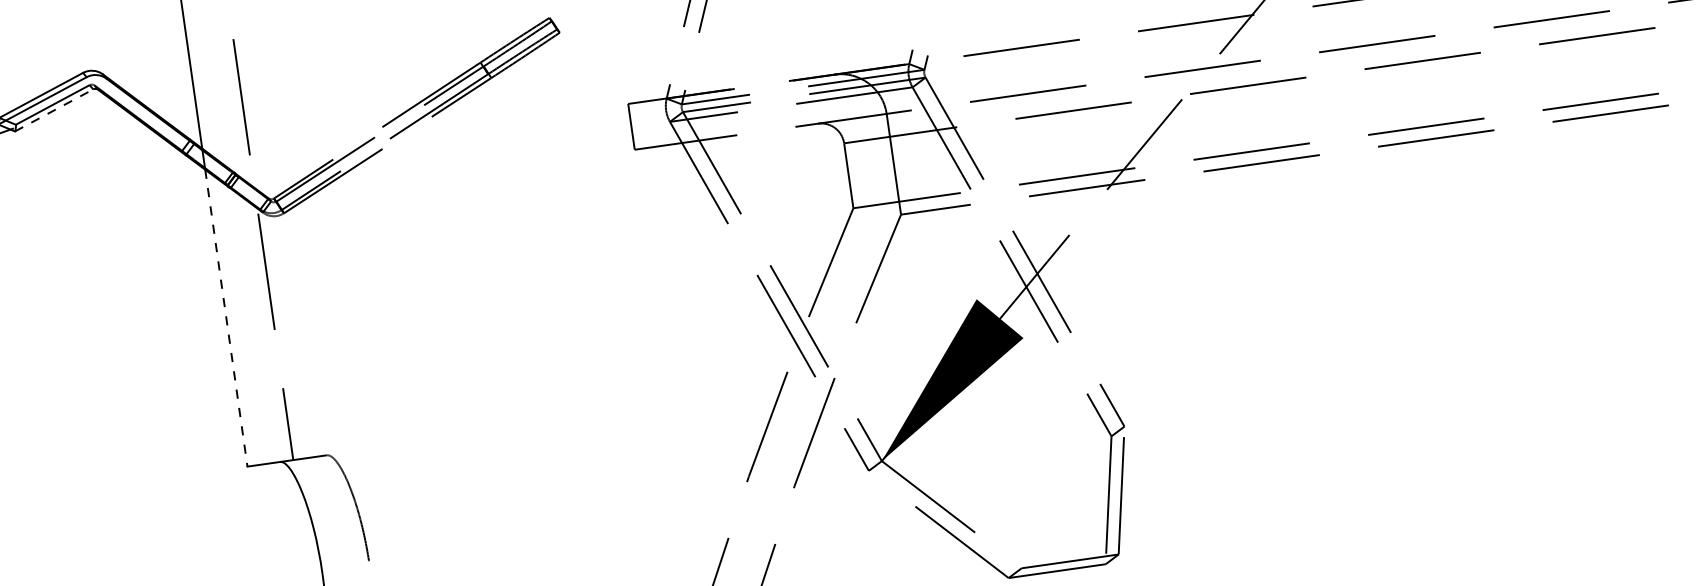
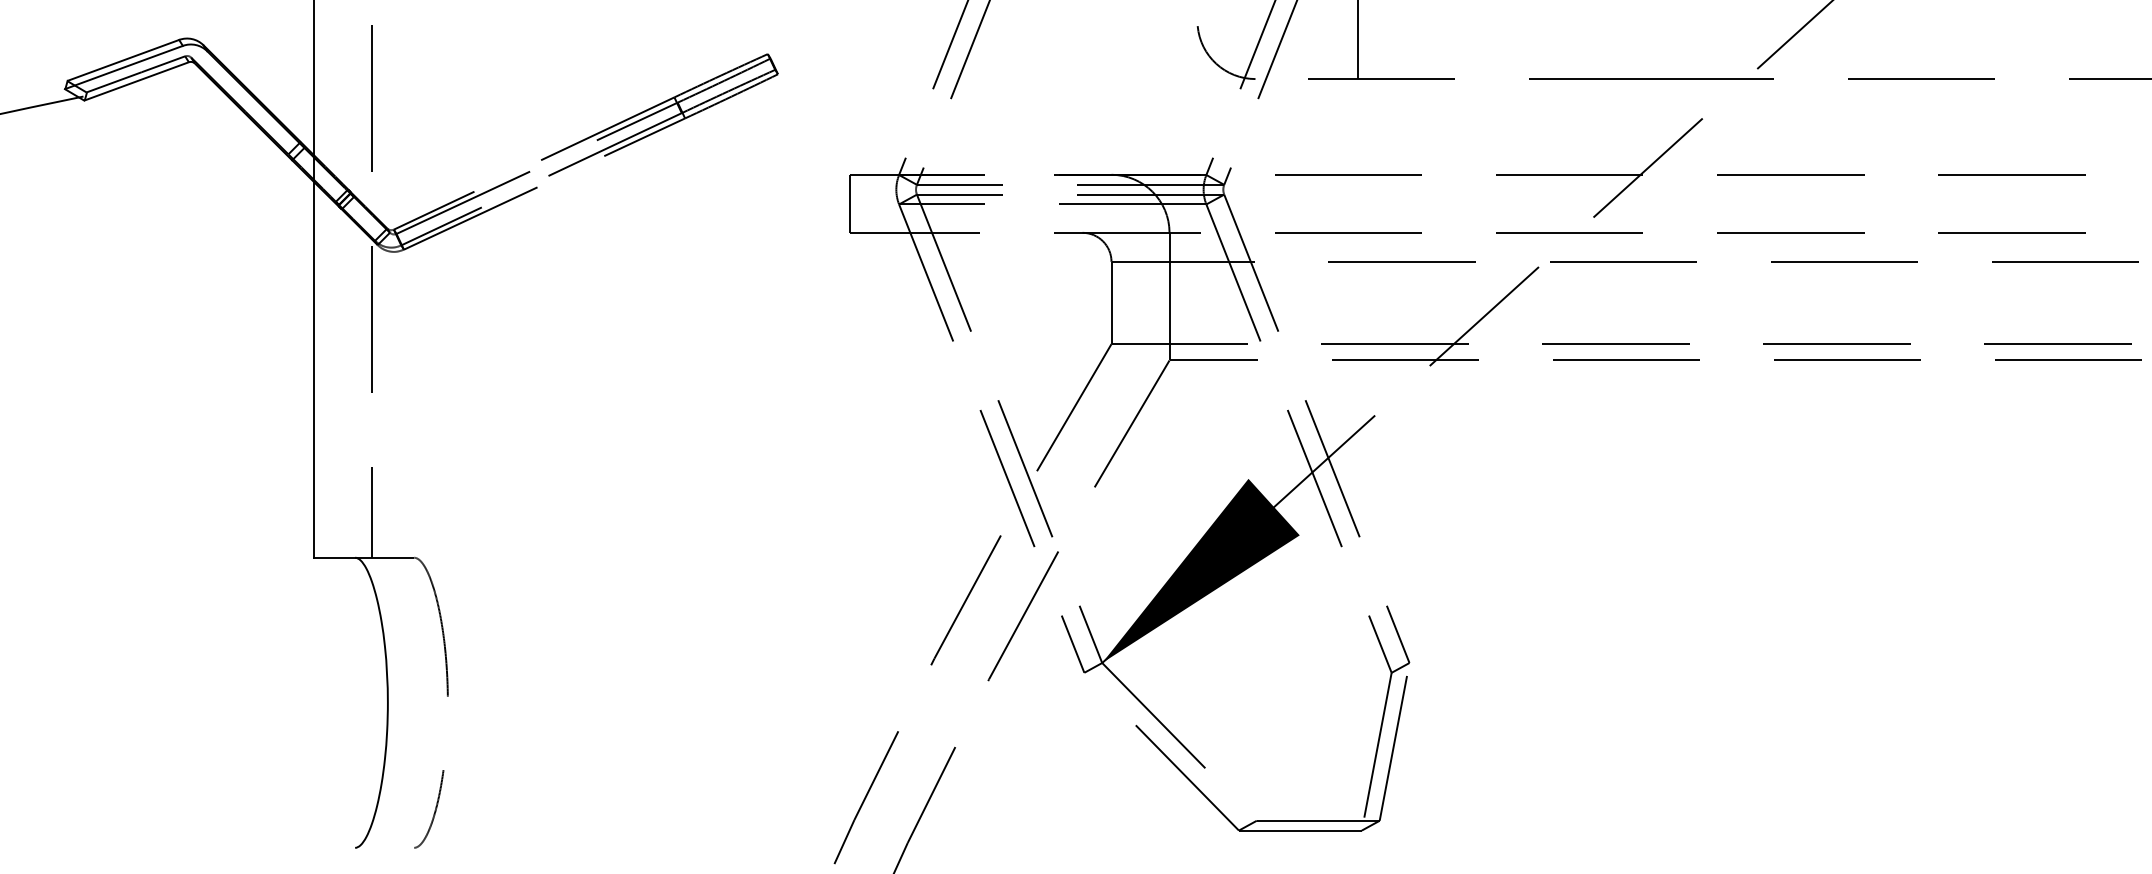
line: (54, 110) -> (137, 81), dashed -> solid
line: (226, 318) -> (313, 370), dashed -> solid

